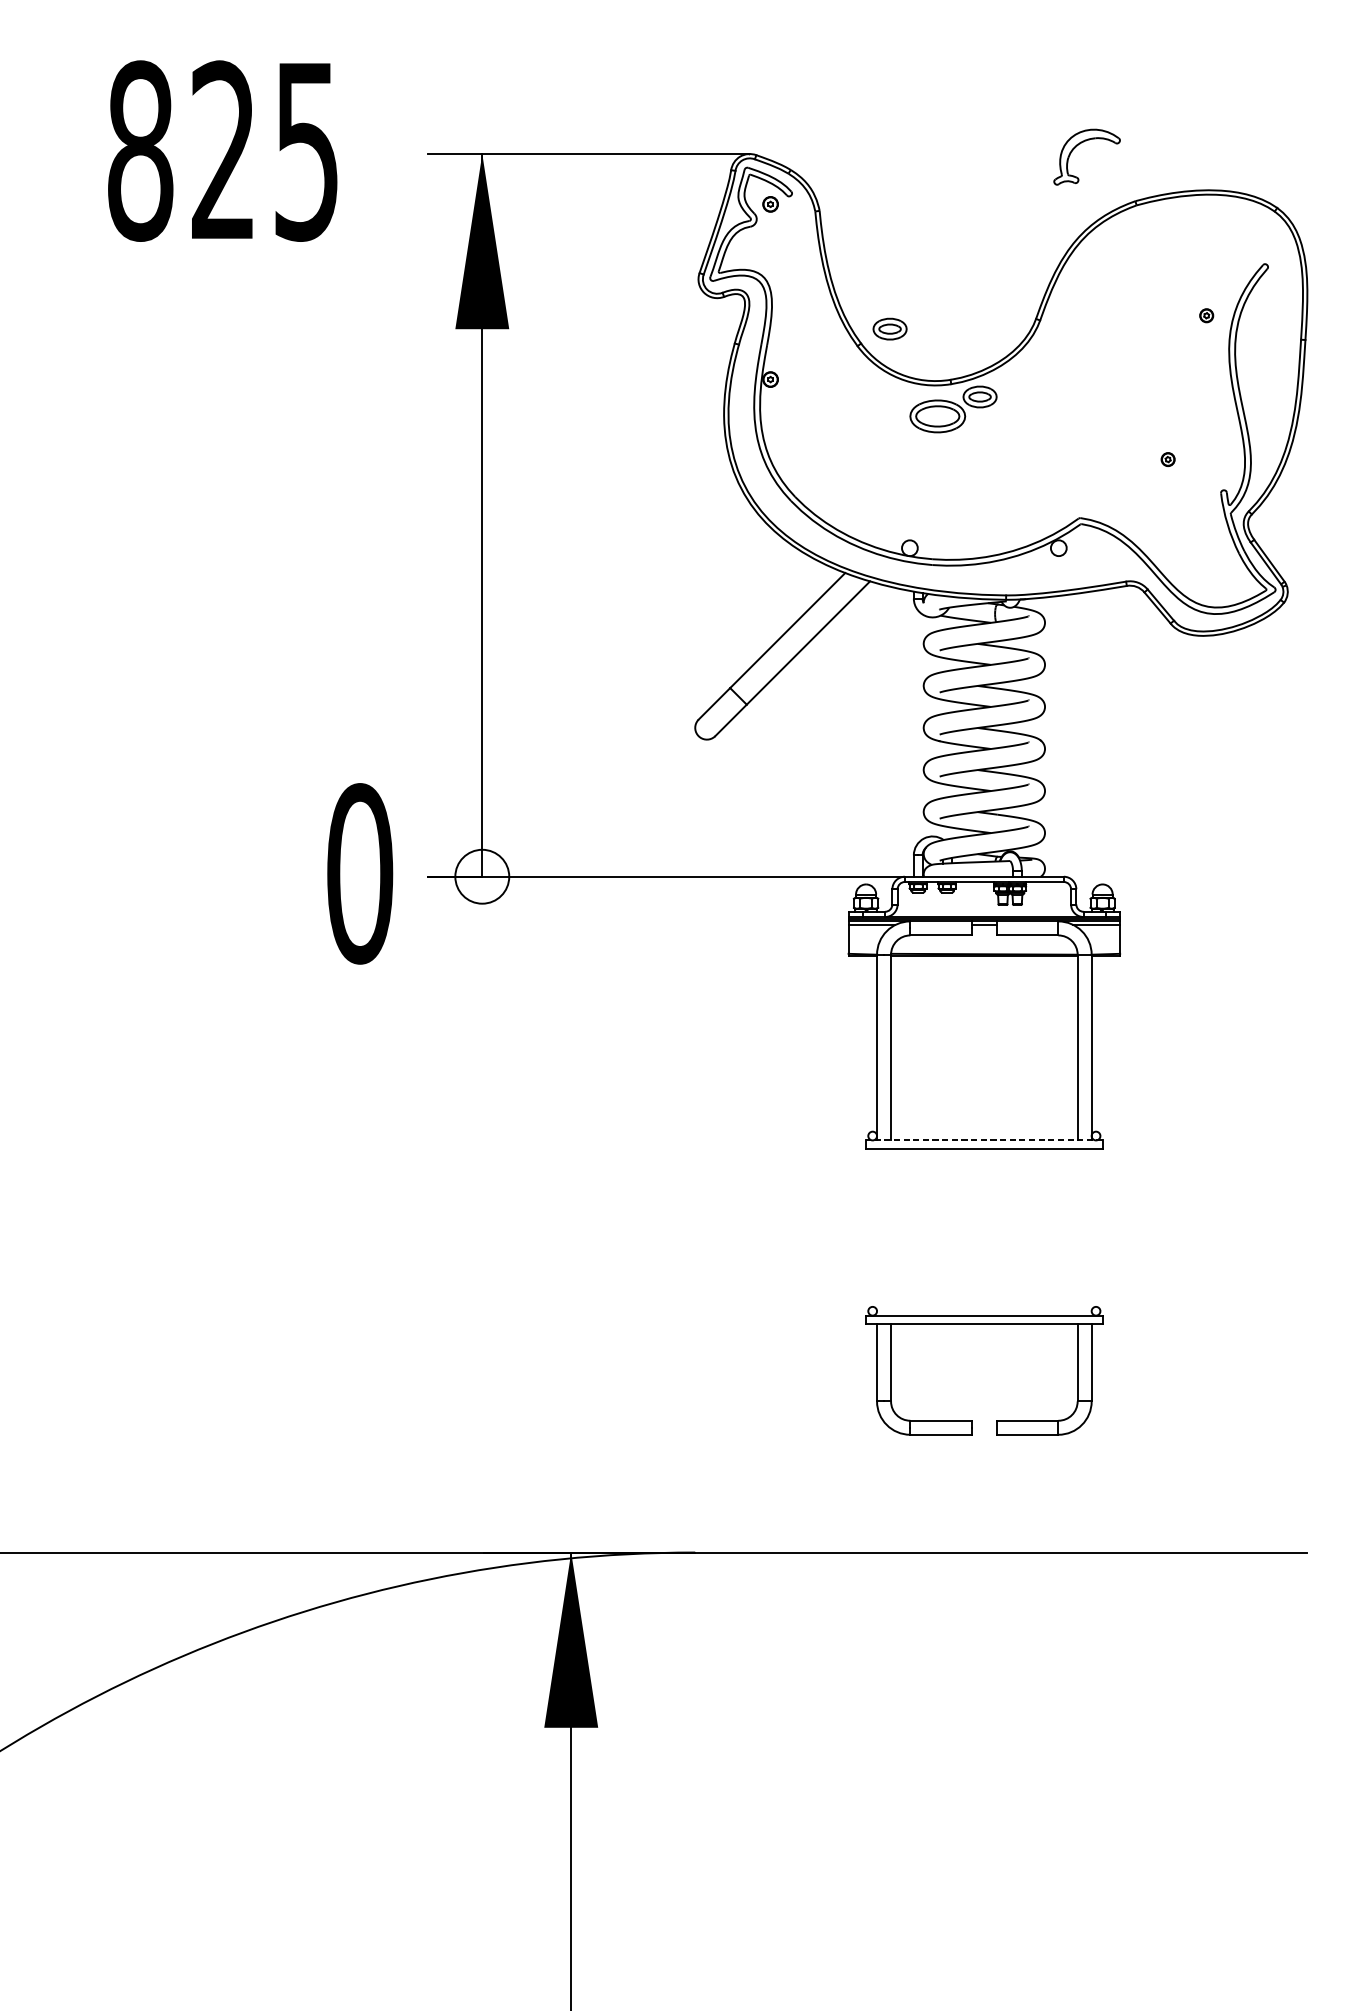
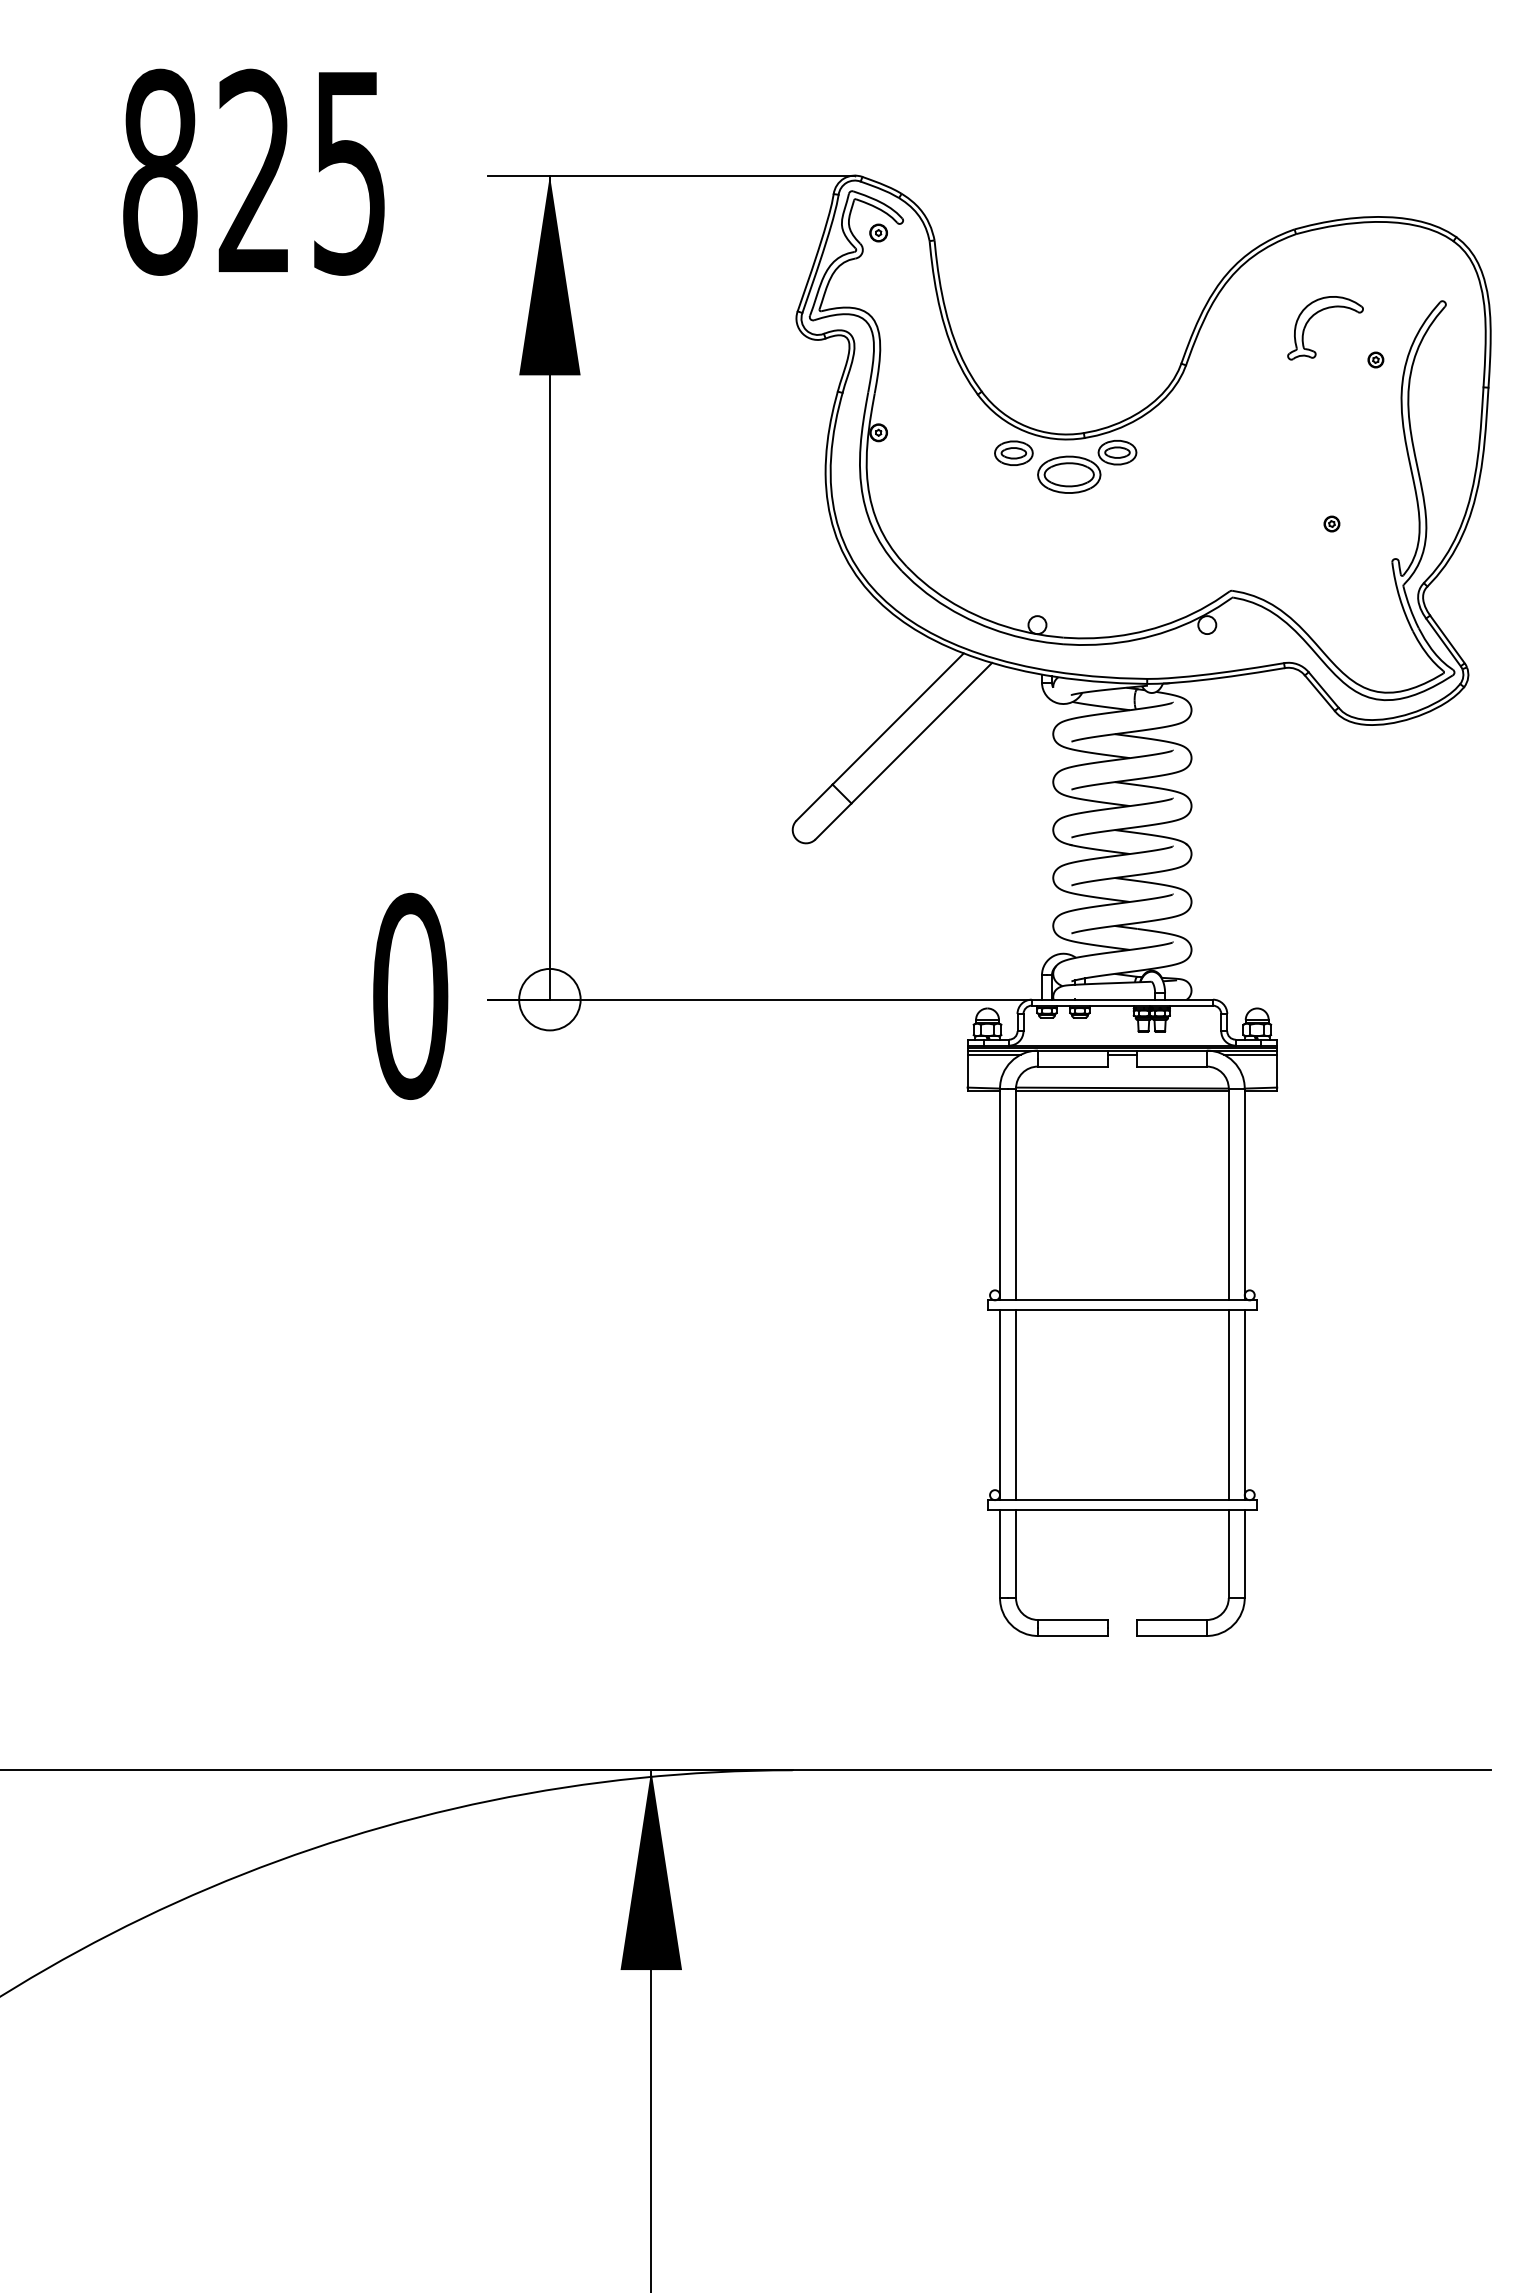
part: (1079, 145) -> (1316, 314), moved
part: (889, 328) -> (1013, 452), moved
line: (984, 1140) -> (1122, 1300), dashed -> solid
line: (877, 1232) -> (1000, 1405), added
line: (891, 1232) -> (1016, 1405), added
line: (1077, 1232) -> (1228, 1405), added
line: (1091, 1232) -> (1244, 1405), added

